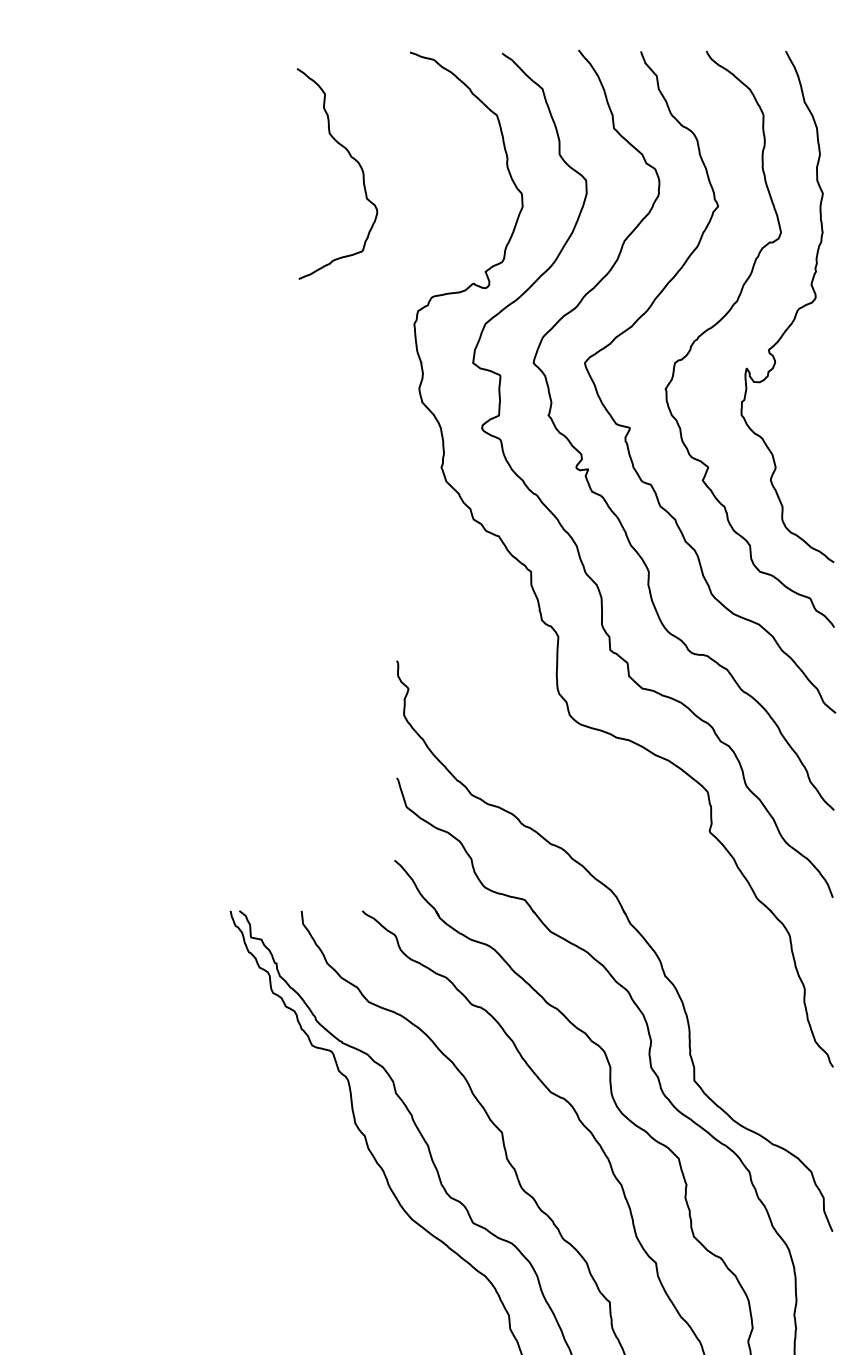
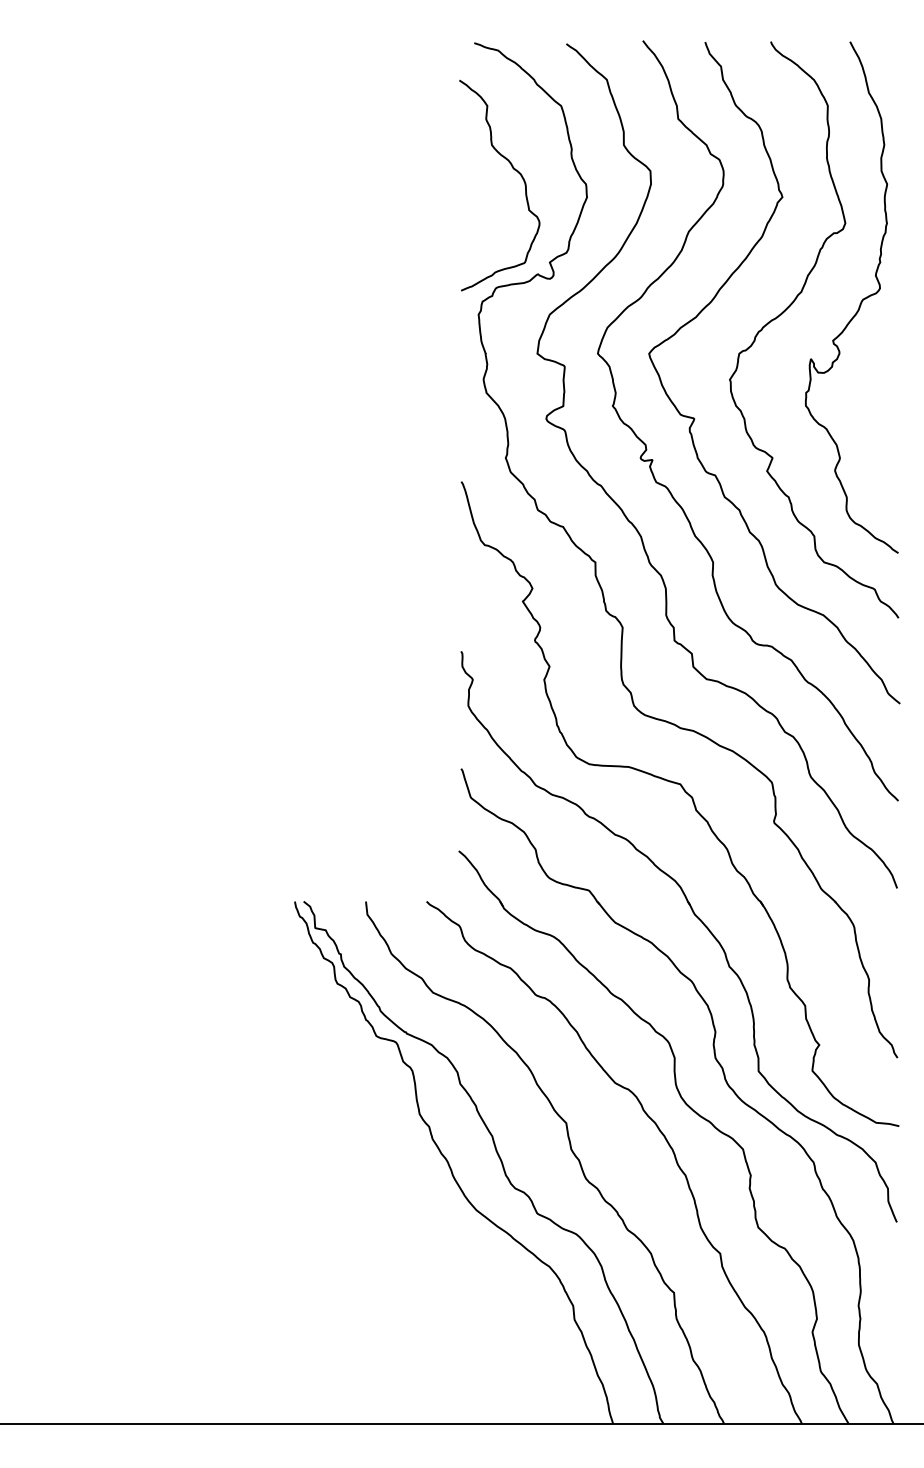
curve: (352, 158) -> (514, 170), moved
part: (621, 802) -> (685, 793), added

